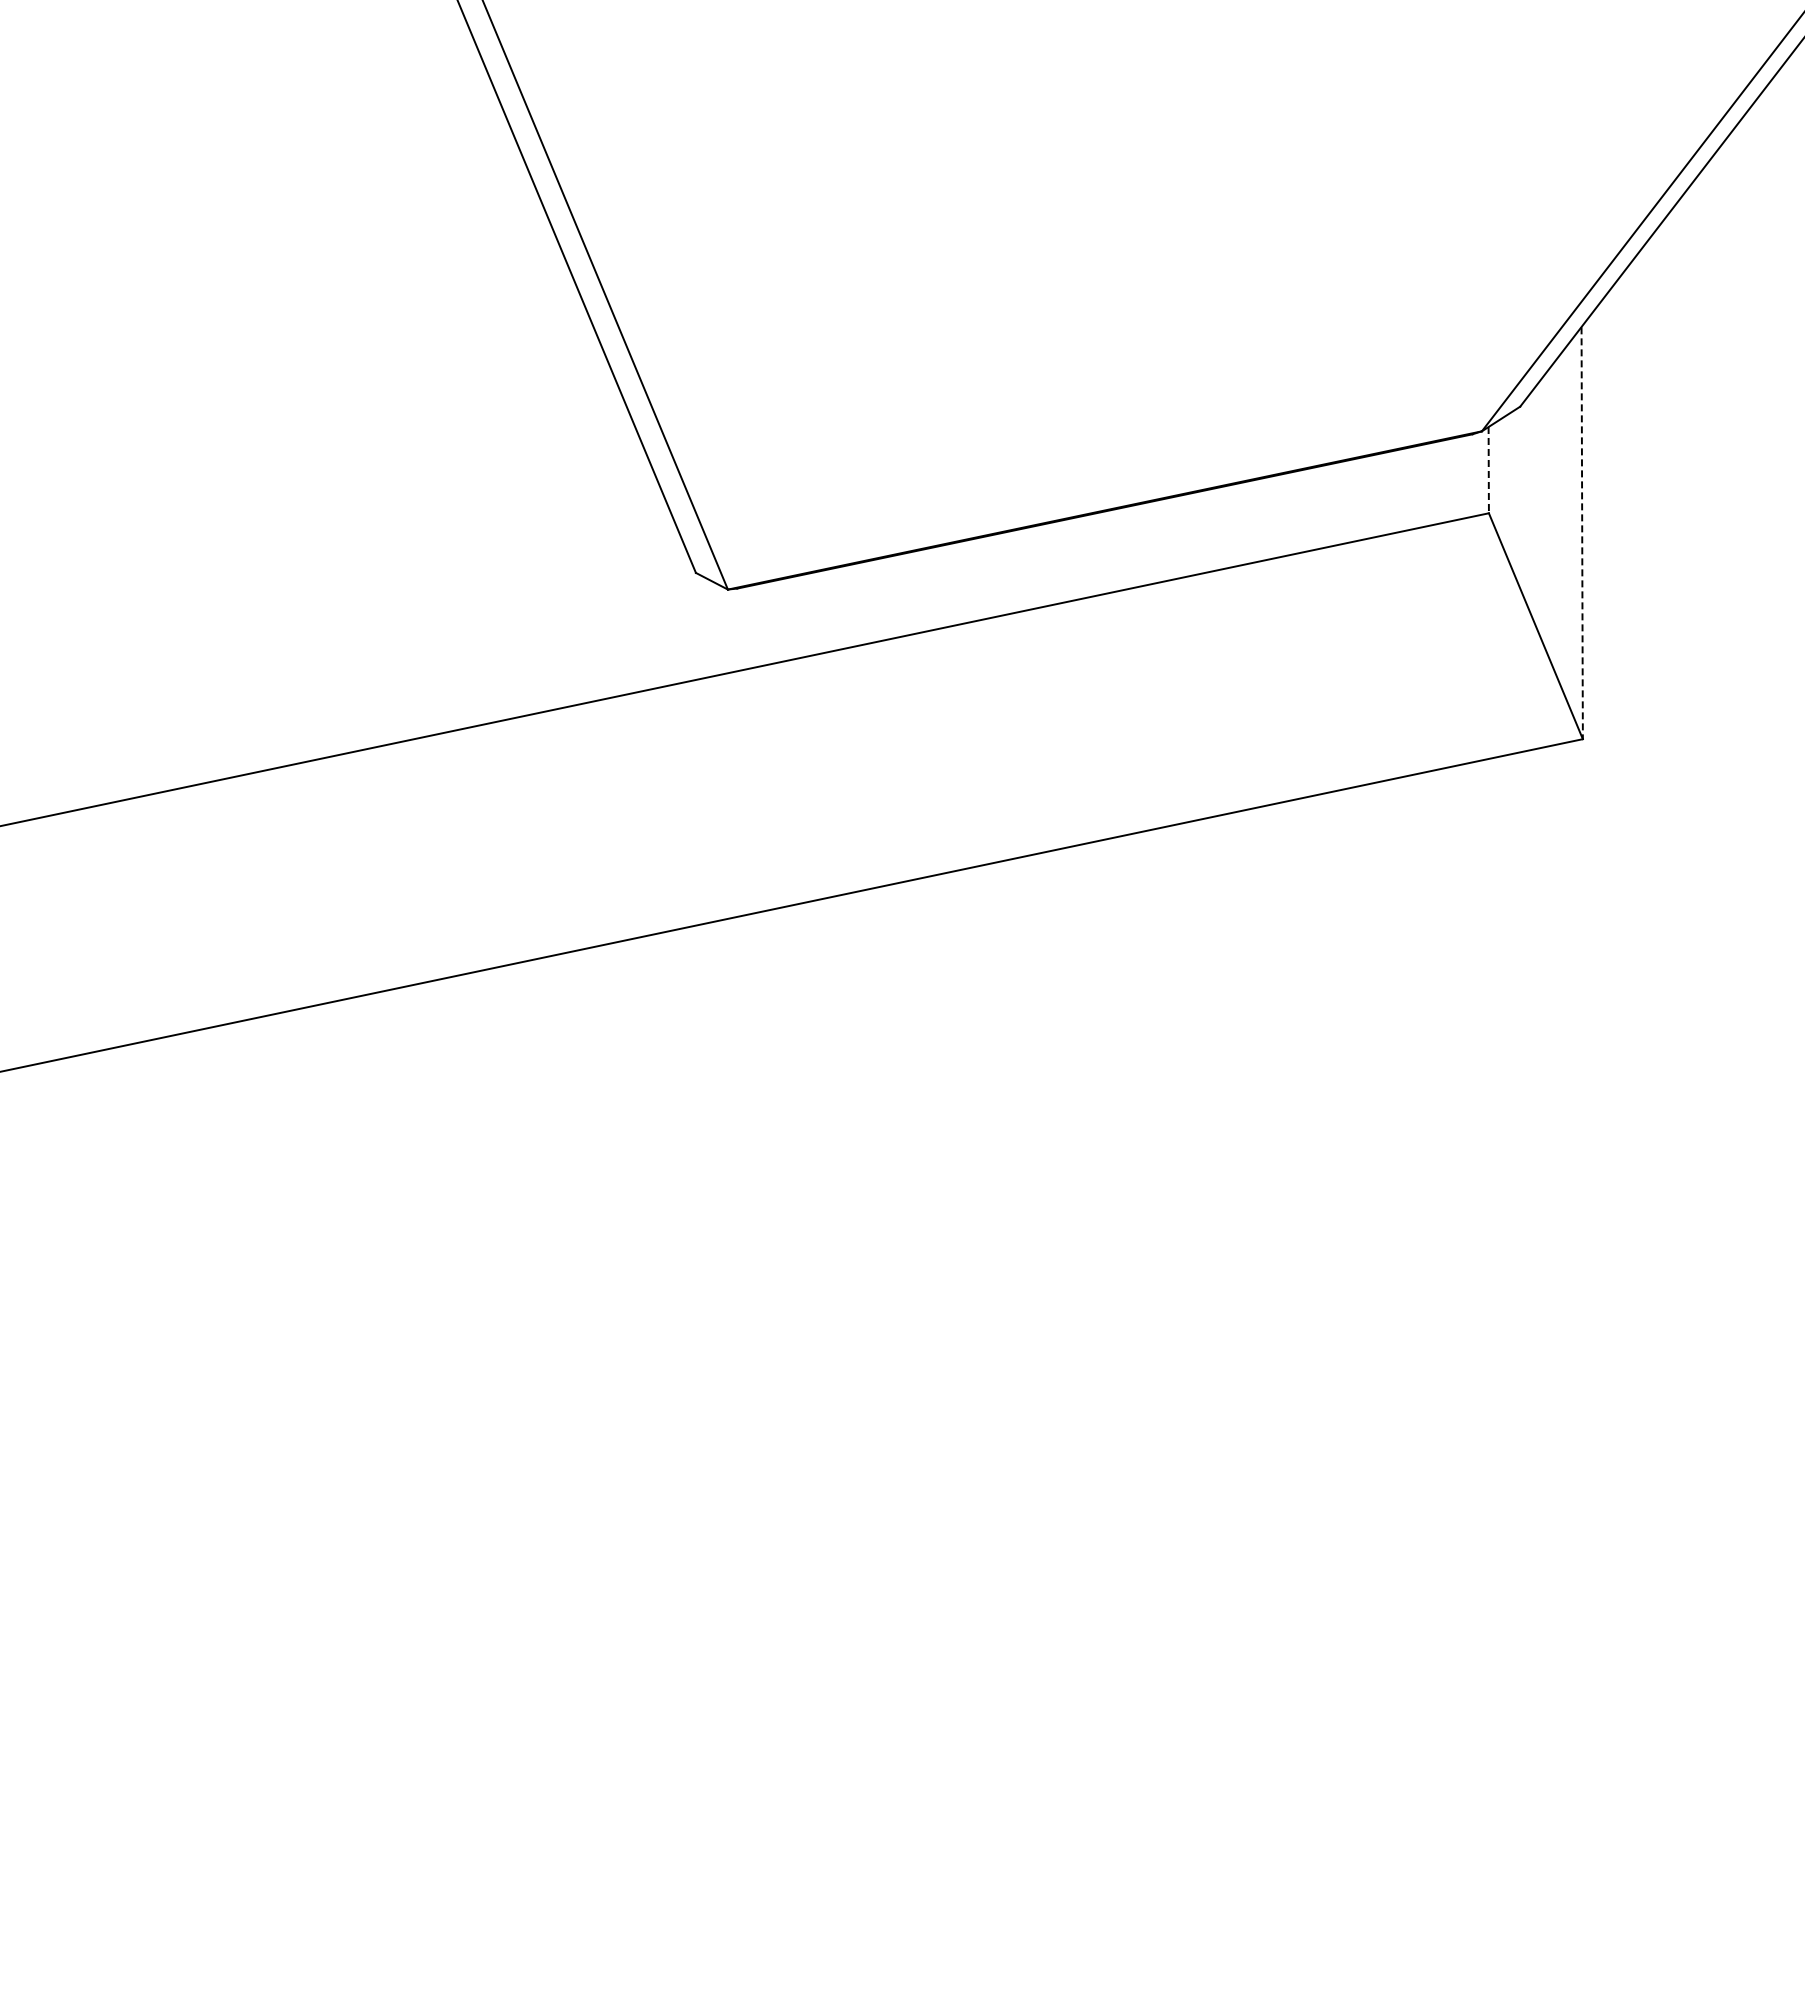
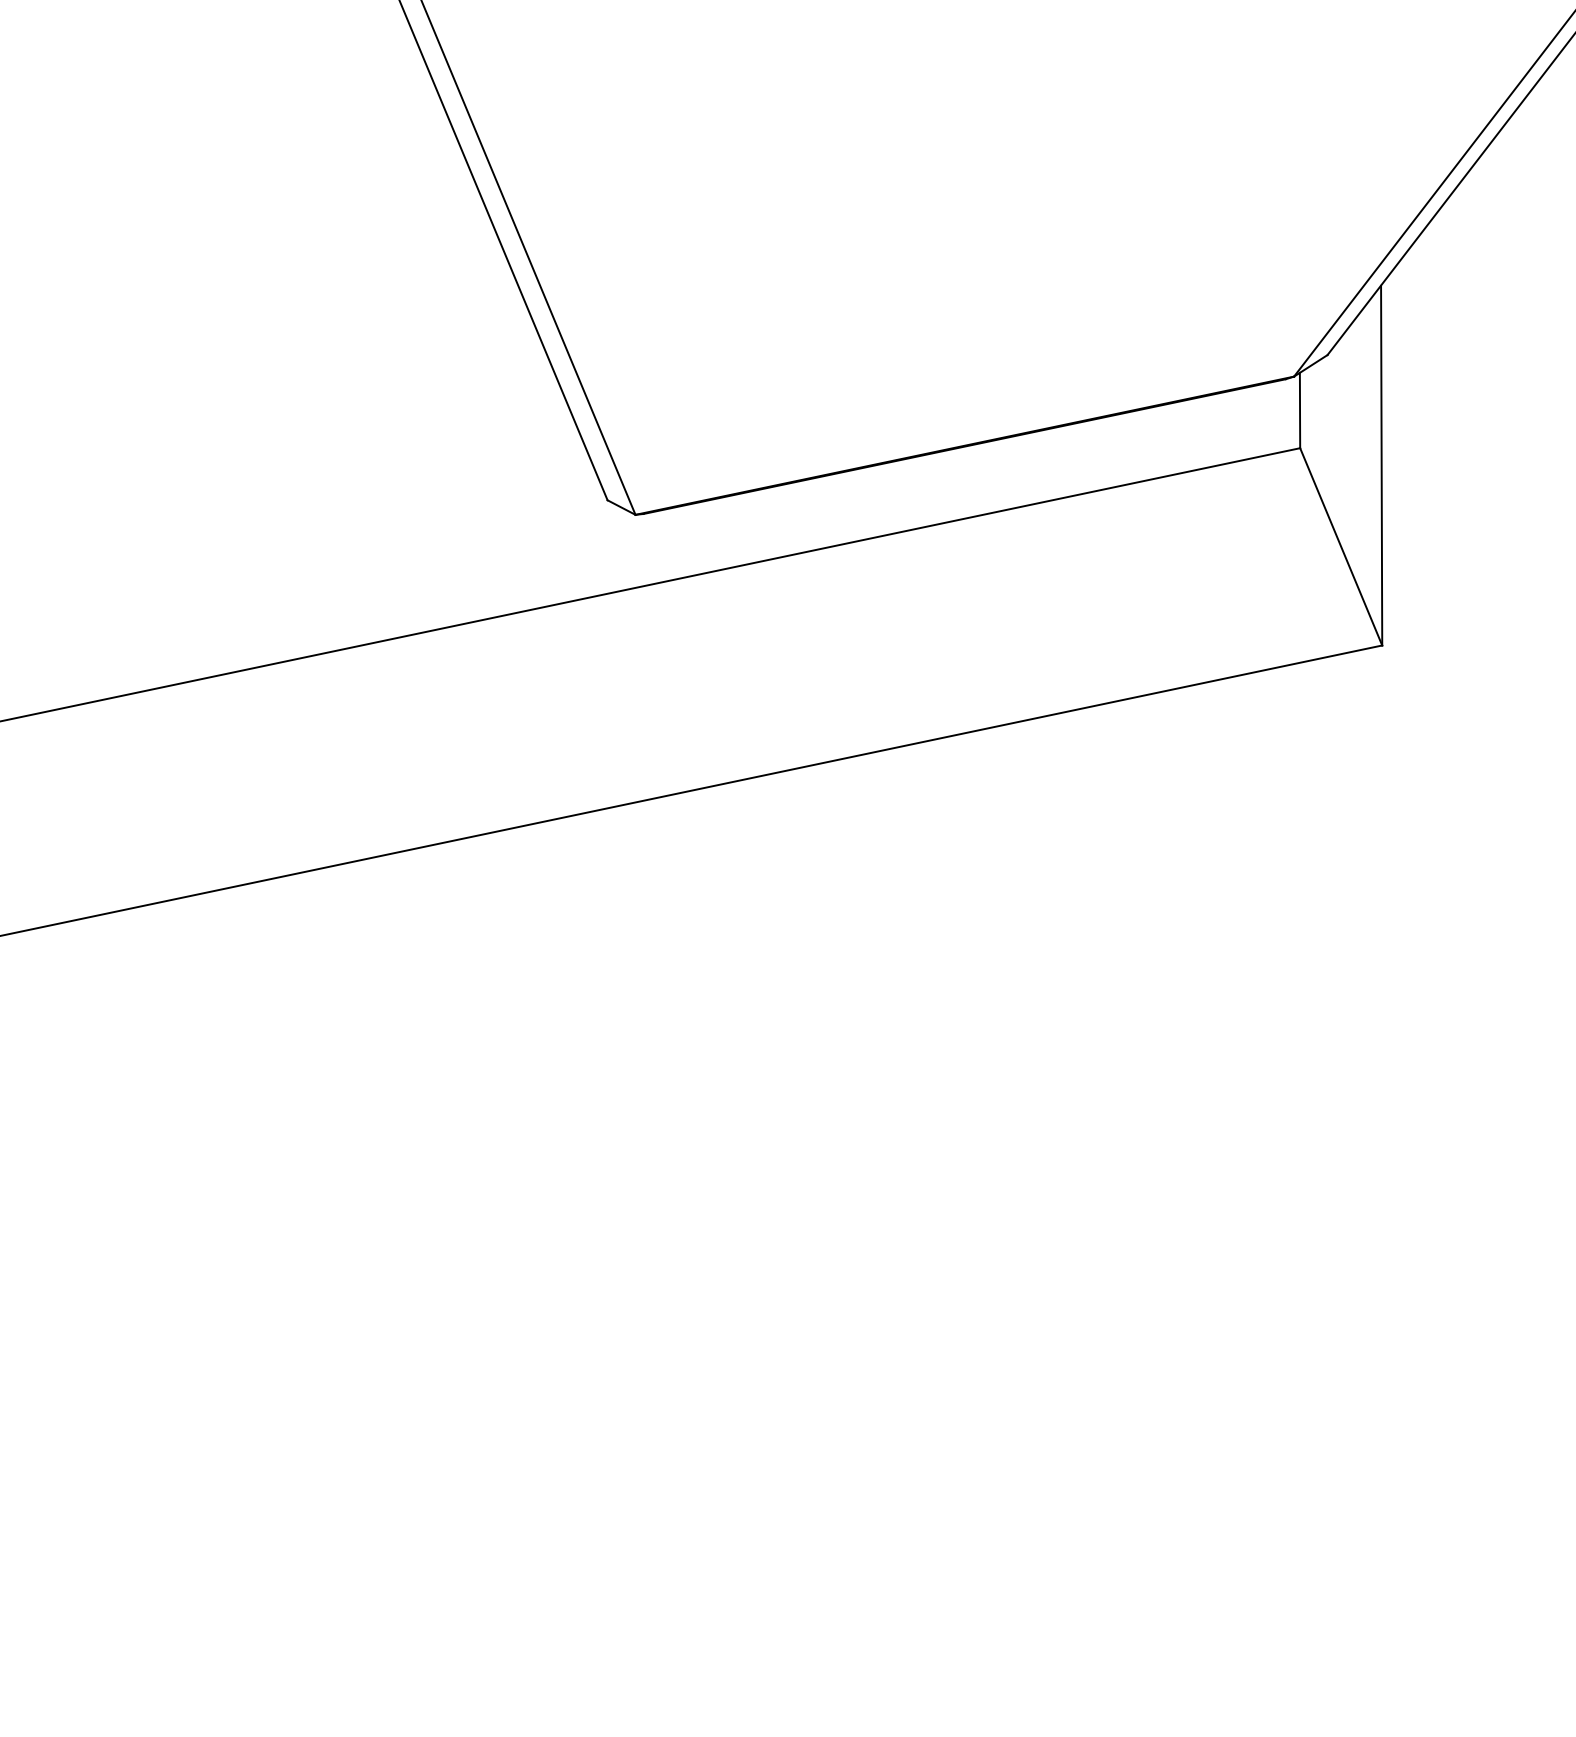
line: (1488, 470) -> (1299, 410), dashed -> solid
line: (1582, 533) -> (1381, 465), dashed -> solid

